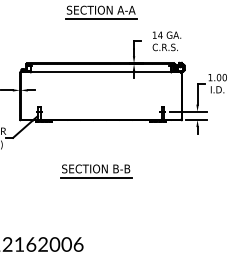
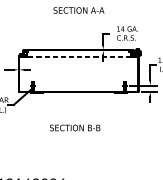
line: (101, 18) -> (79, 16), removed
line: (101, 72) -> (79, 56), solid -> dashed
line: (95, 177) -> (74, 134), removed

